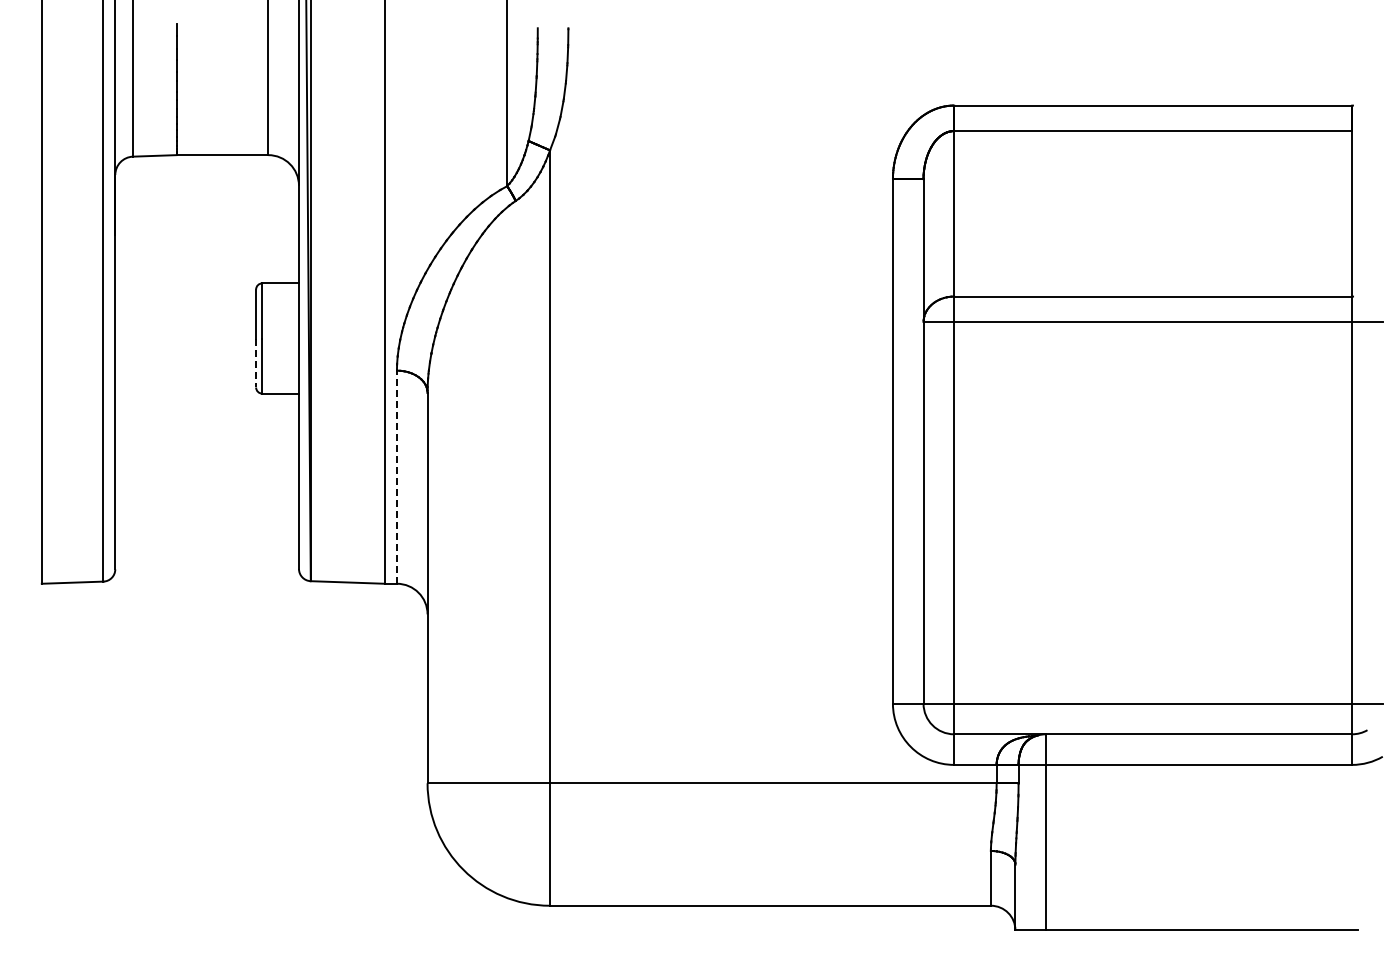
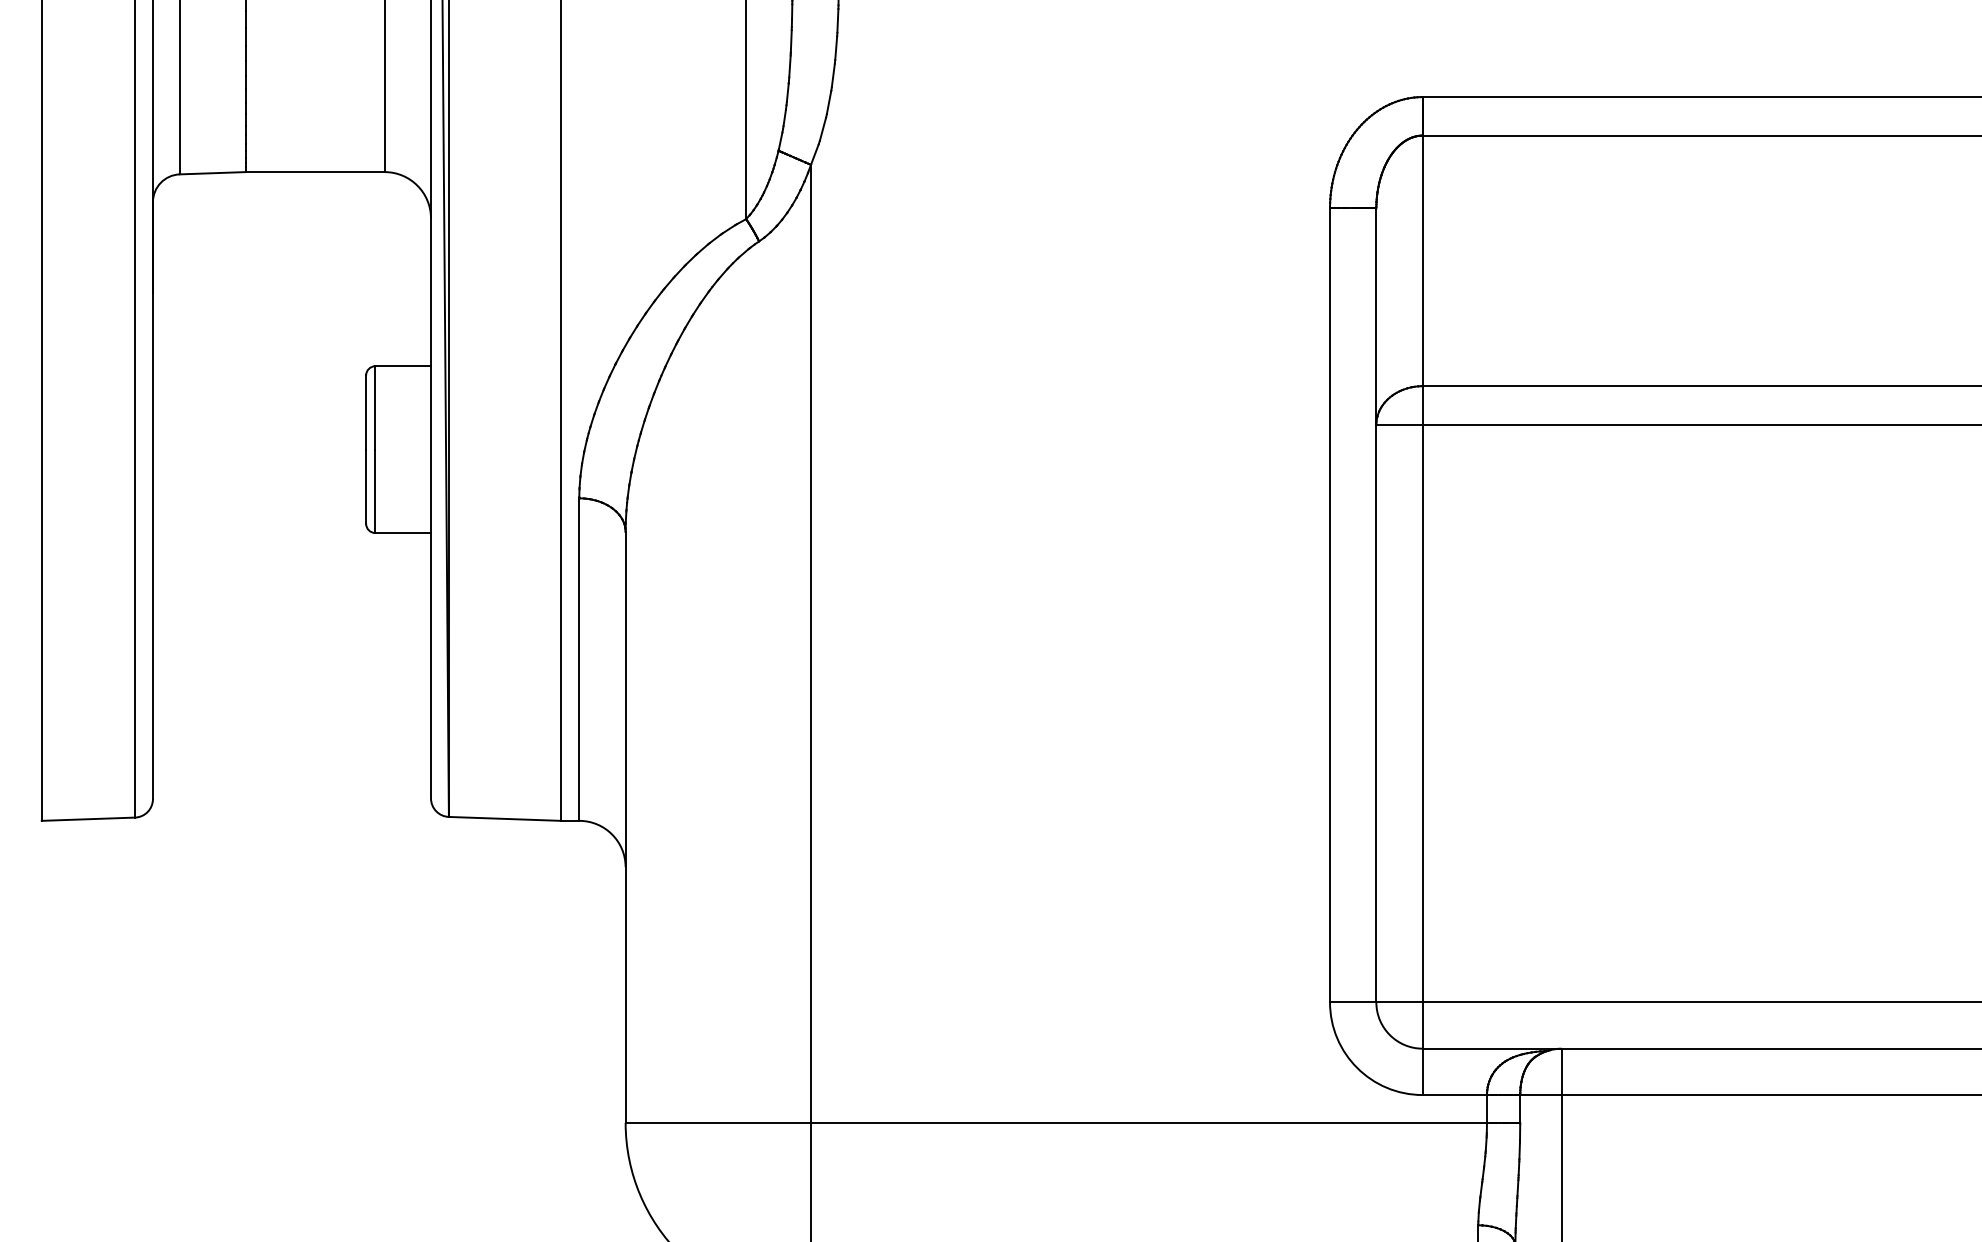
line: (256, 363) -> (366, 487), dashed -> solid
line: (396, 477) -> (578, 660), dashed -> solid

